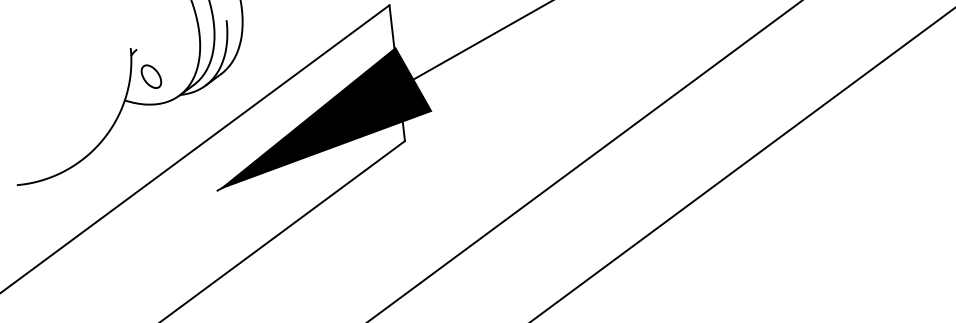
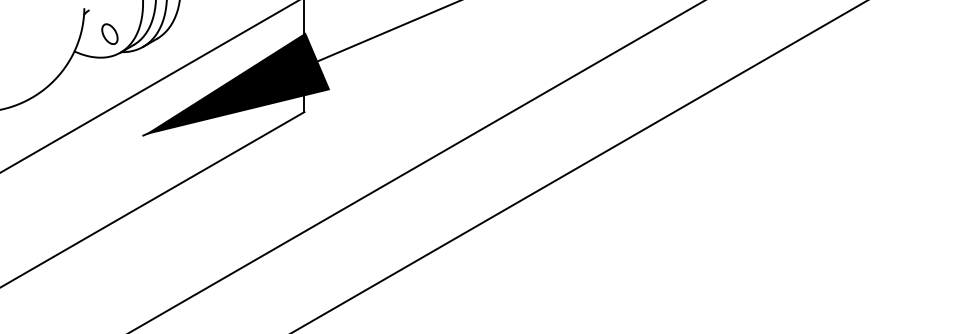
part: (150, 75) -> (109, 33), moved

